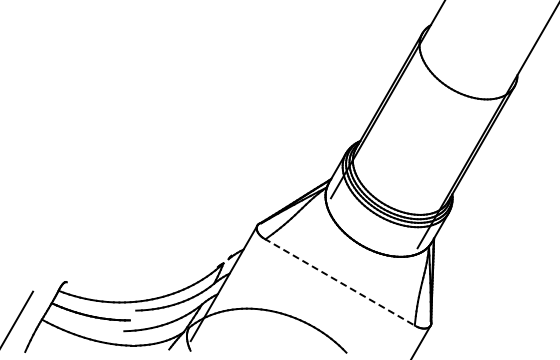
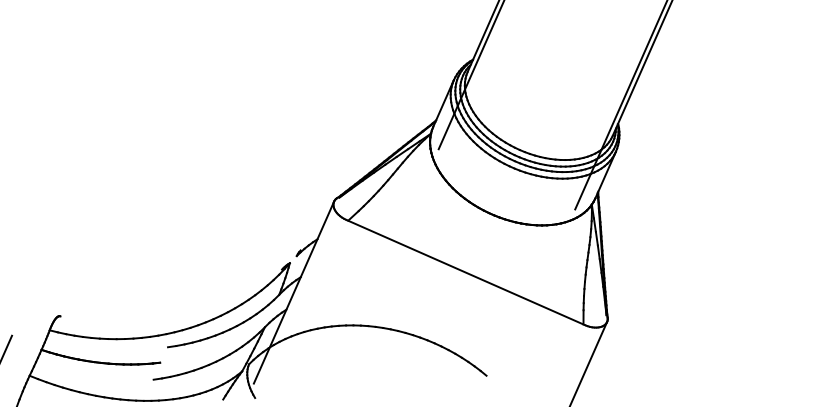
line: (340, 282) -> (466, 272), dashed -> solid

